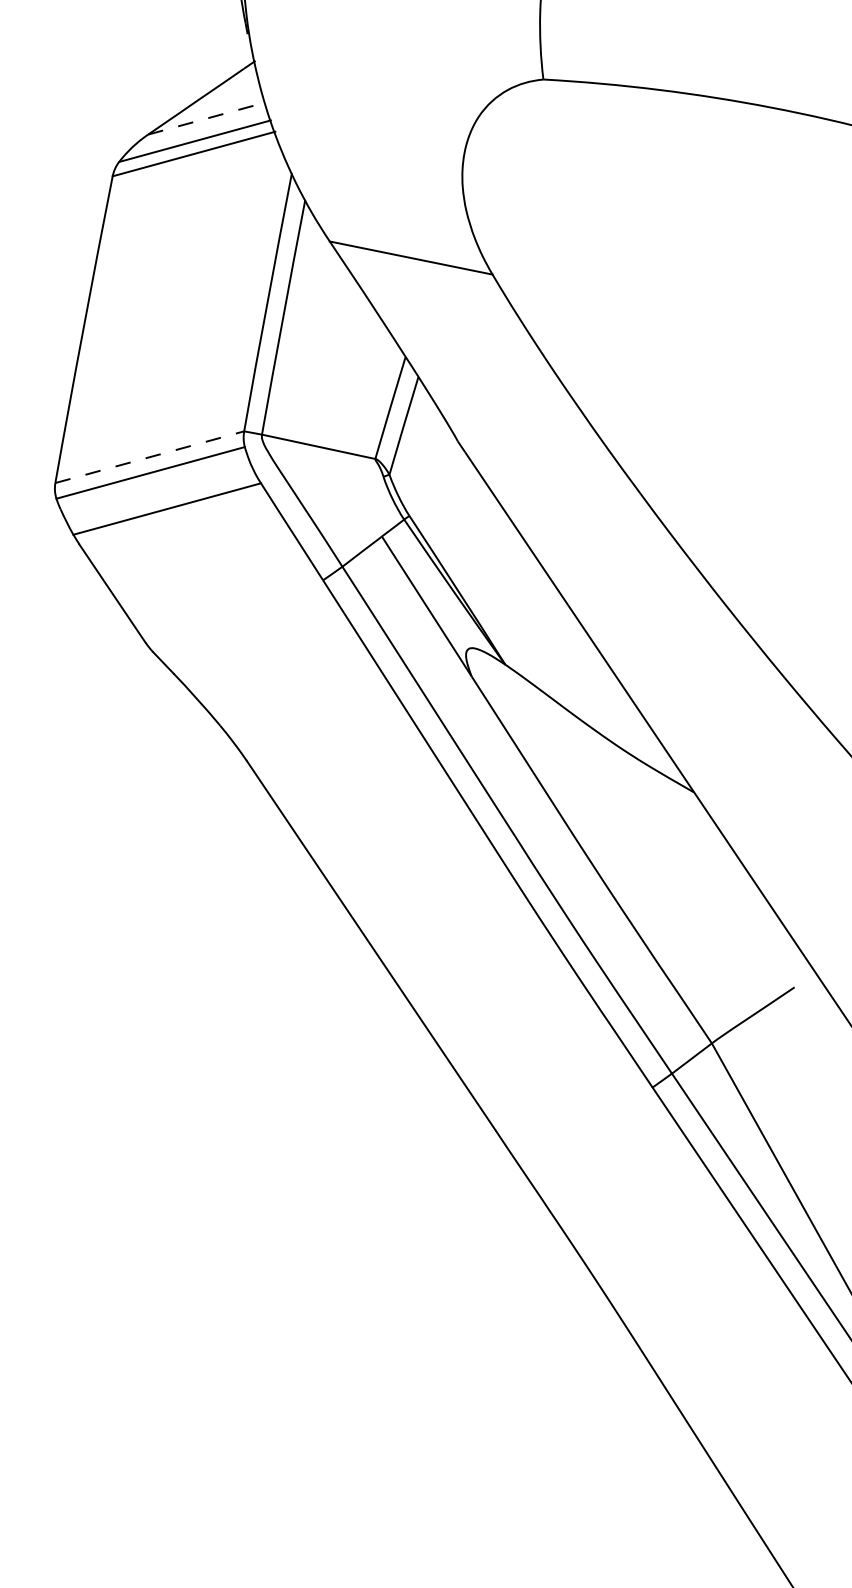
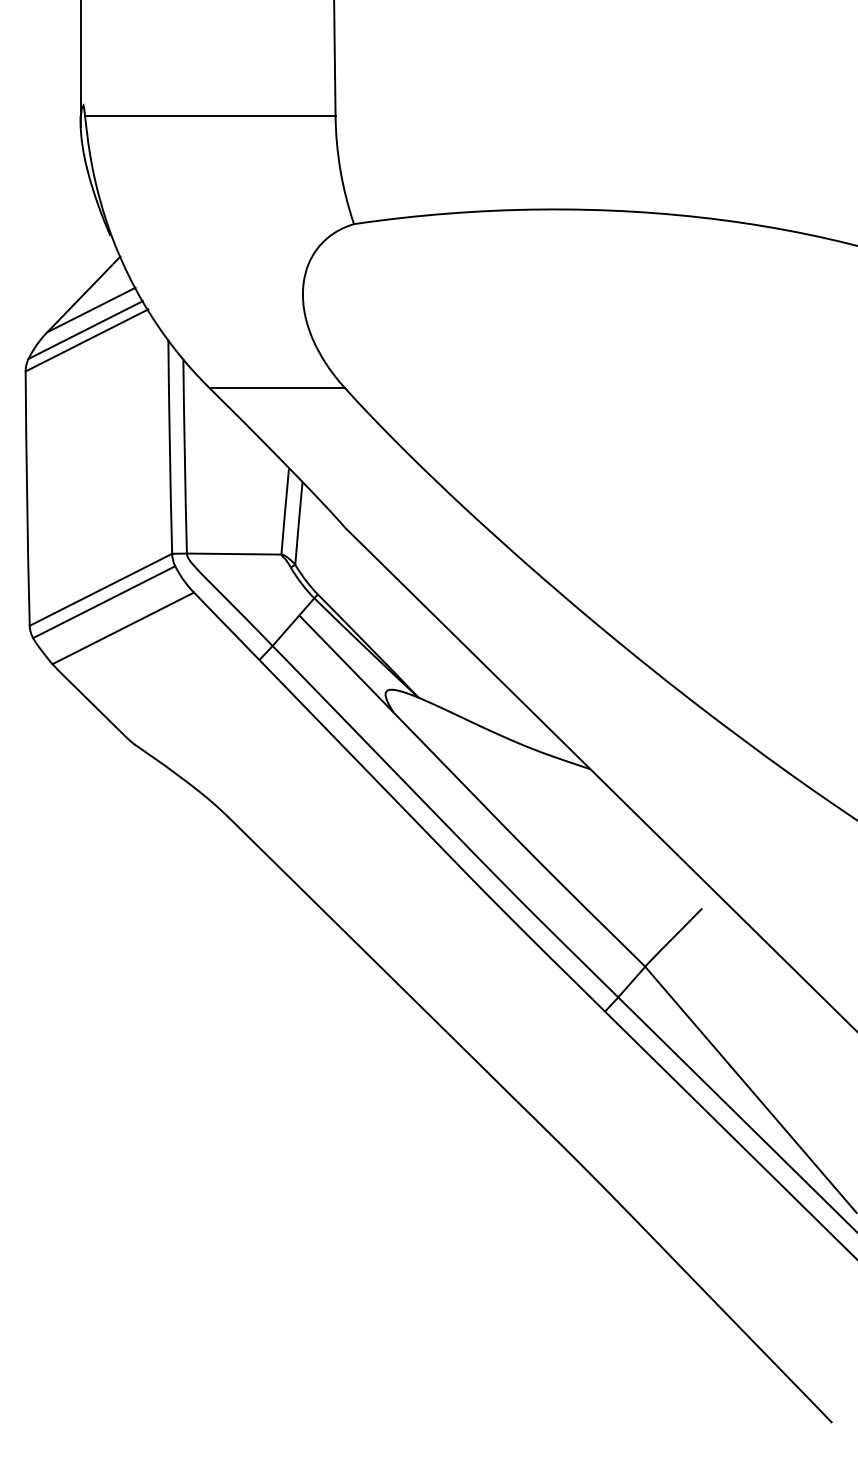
line: (206, 119) -> (91, 310), dashed -> solid
line: (149, 456) -> (100, 589), dashed -> solid

